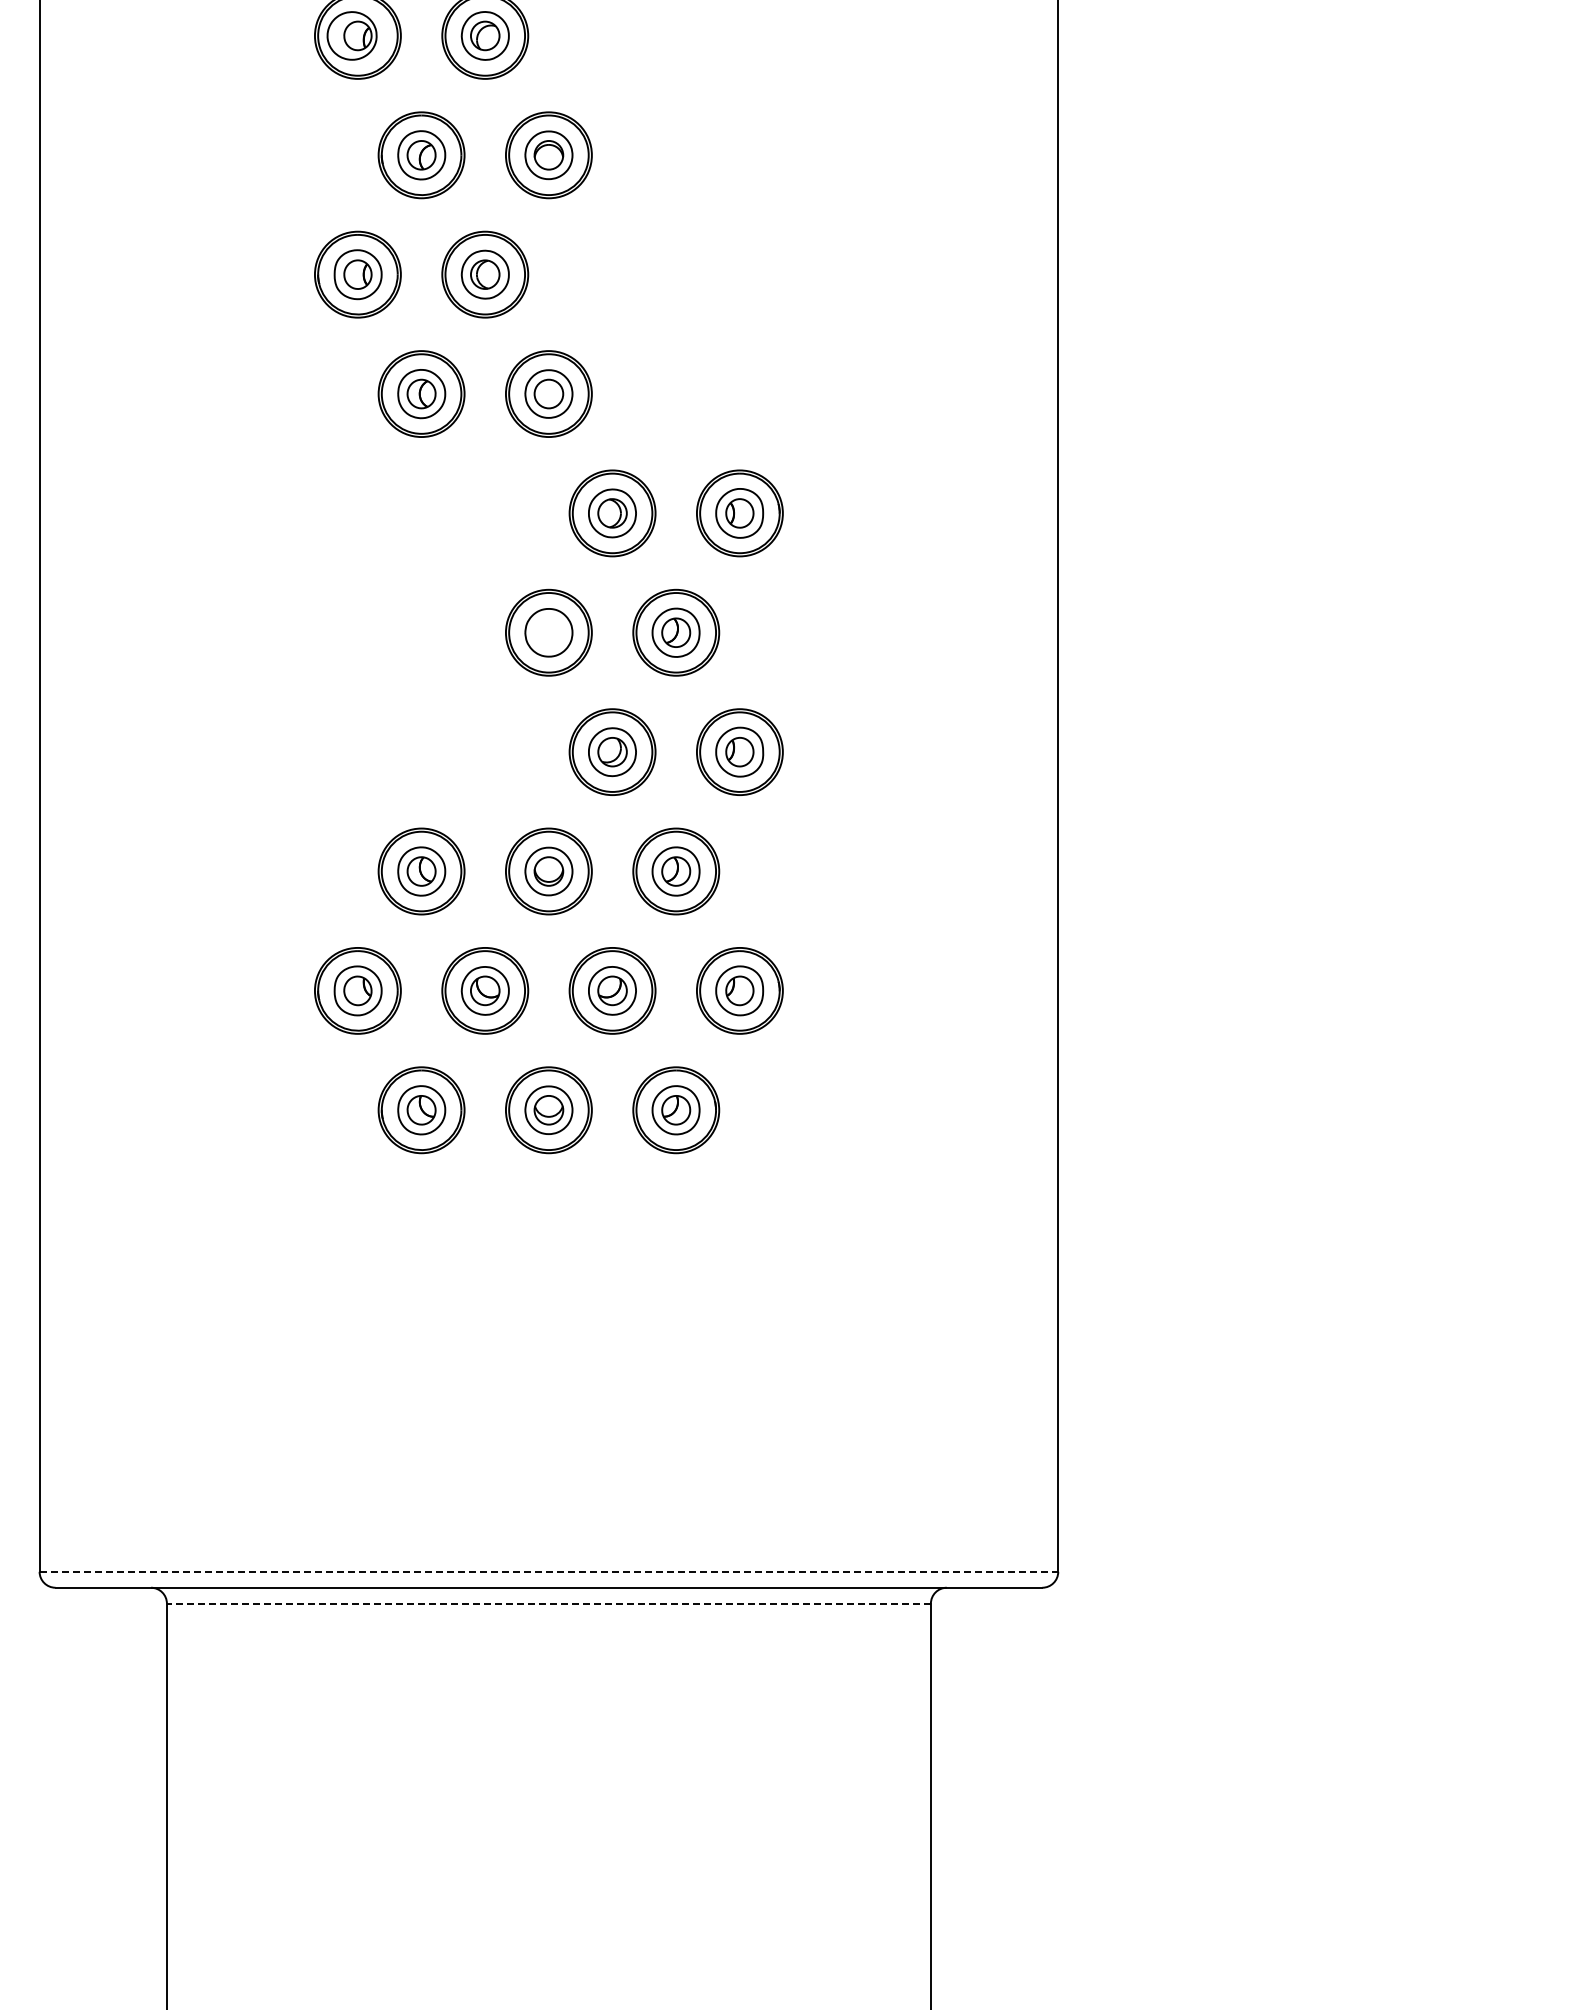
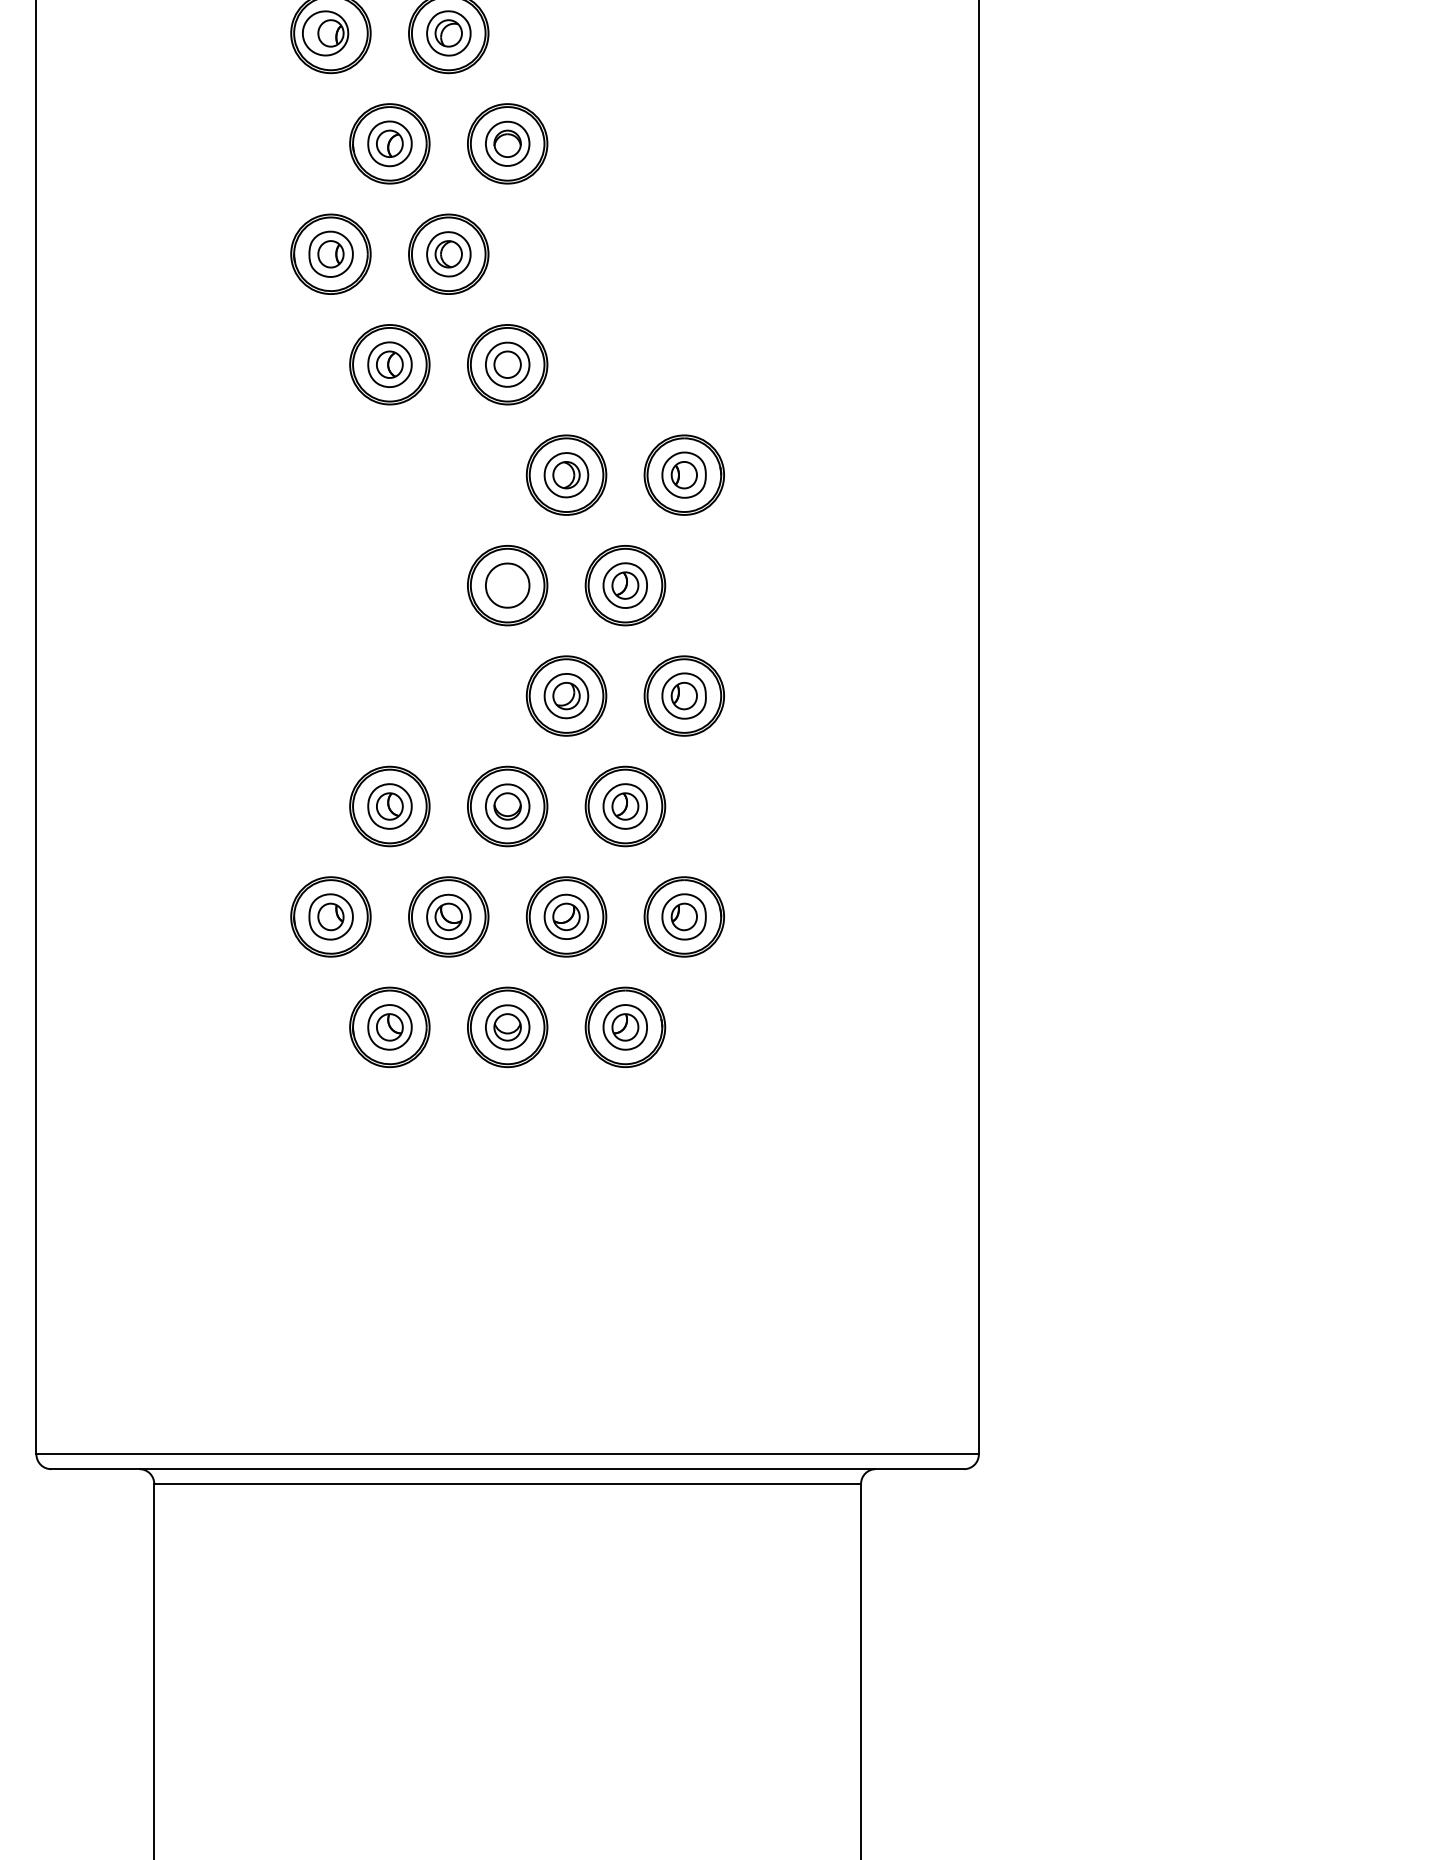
line: (549, 1571) -> (508, 1454), dashed -> solid
line: (548, 1603) -> (507, 1483), dashed -> solid

